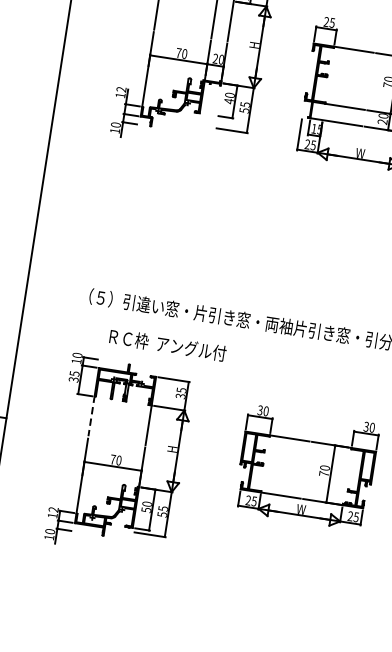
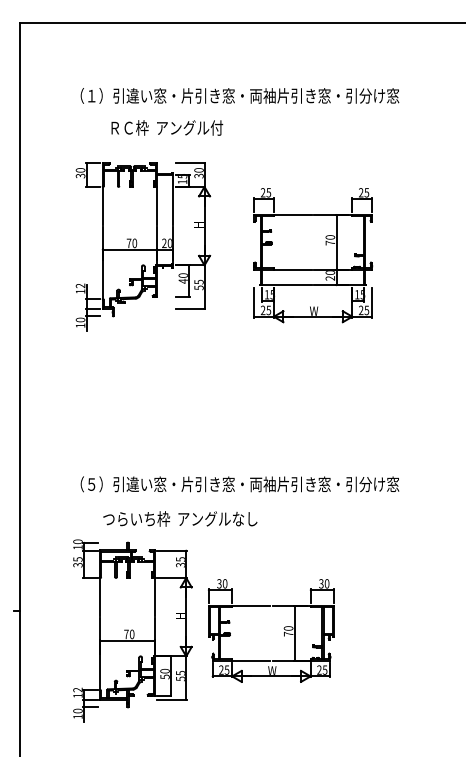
text: (187, 347) -> (180, 518), ＲＣ枠  アングル付 -> つらいち枠  アングルなし
line: (91, 415) -> (99, 596), dashed -> solid
part: (319, 467) -> (283, 628), moved

